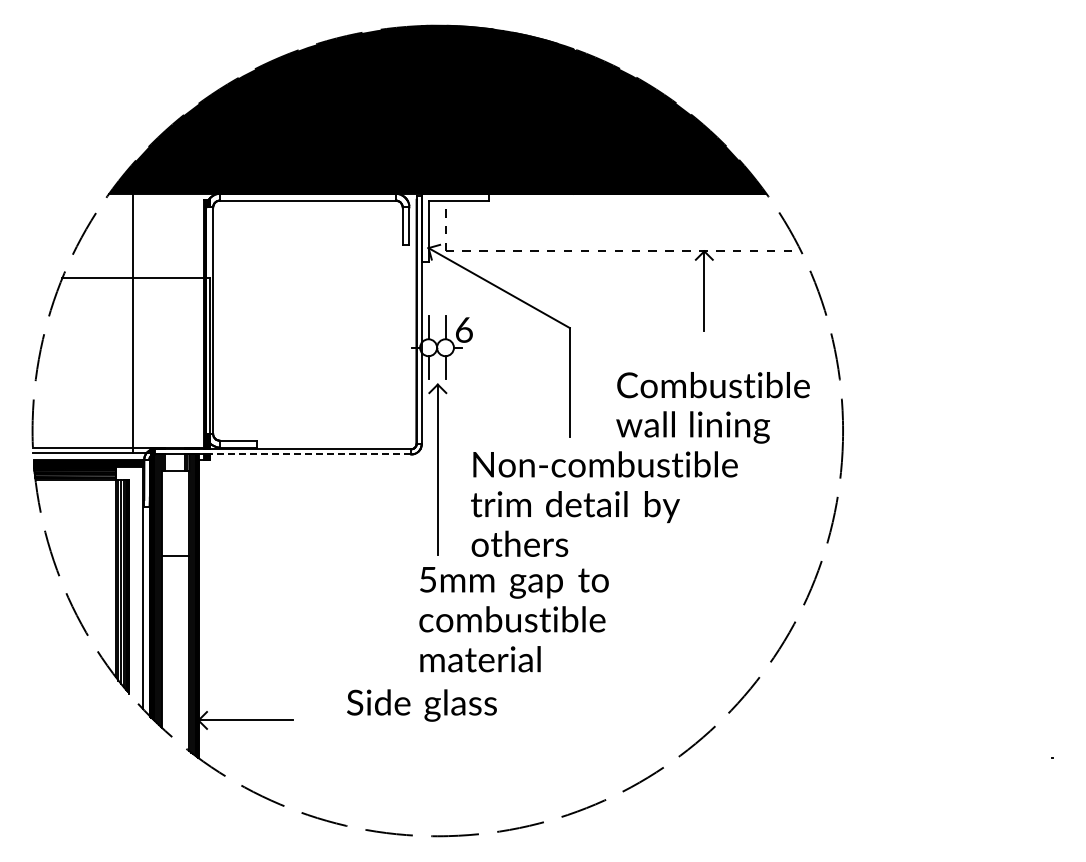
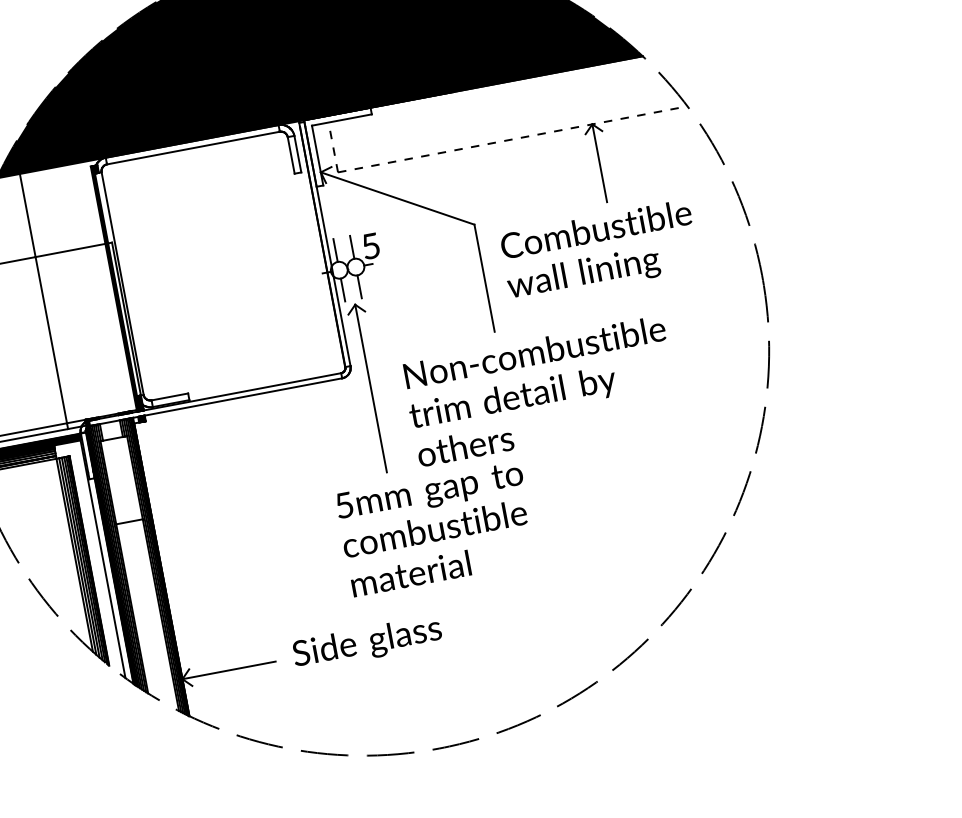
text: (464, 329) -> (371, 245), 6 -> 5
text: (712, 407) -> (599, 251), moved
line: (310, 454) -> (243, 397), dashed -> solid
text: (513, 619) -> (435, 528), moved
text: (421, 705) -> (366, 643), moved

